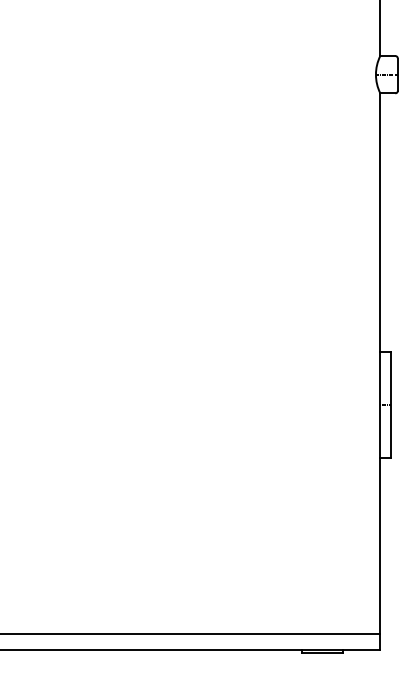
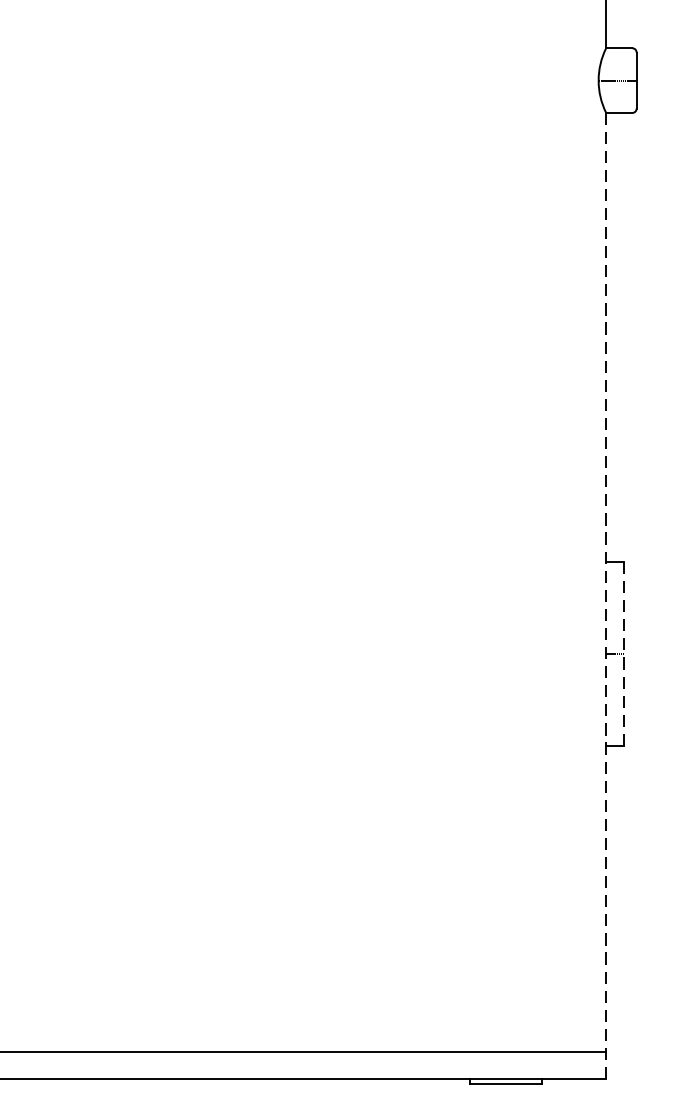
line: (380, 371) -> (606, 595), solid -> dashed
line: (390, 404) -> (623, 652), solid -> dashed

